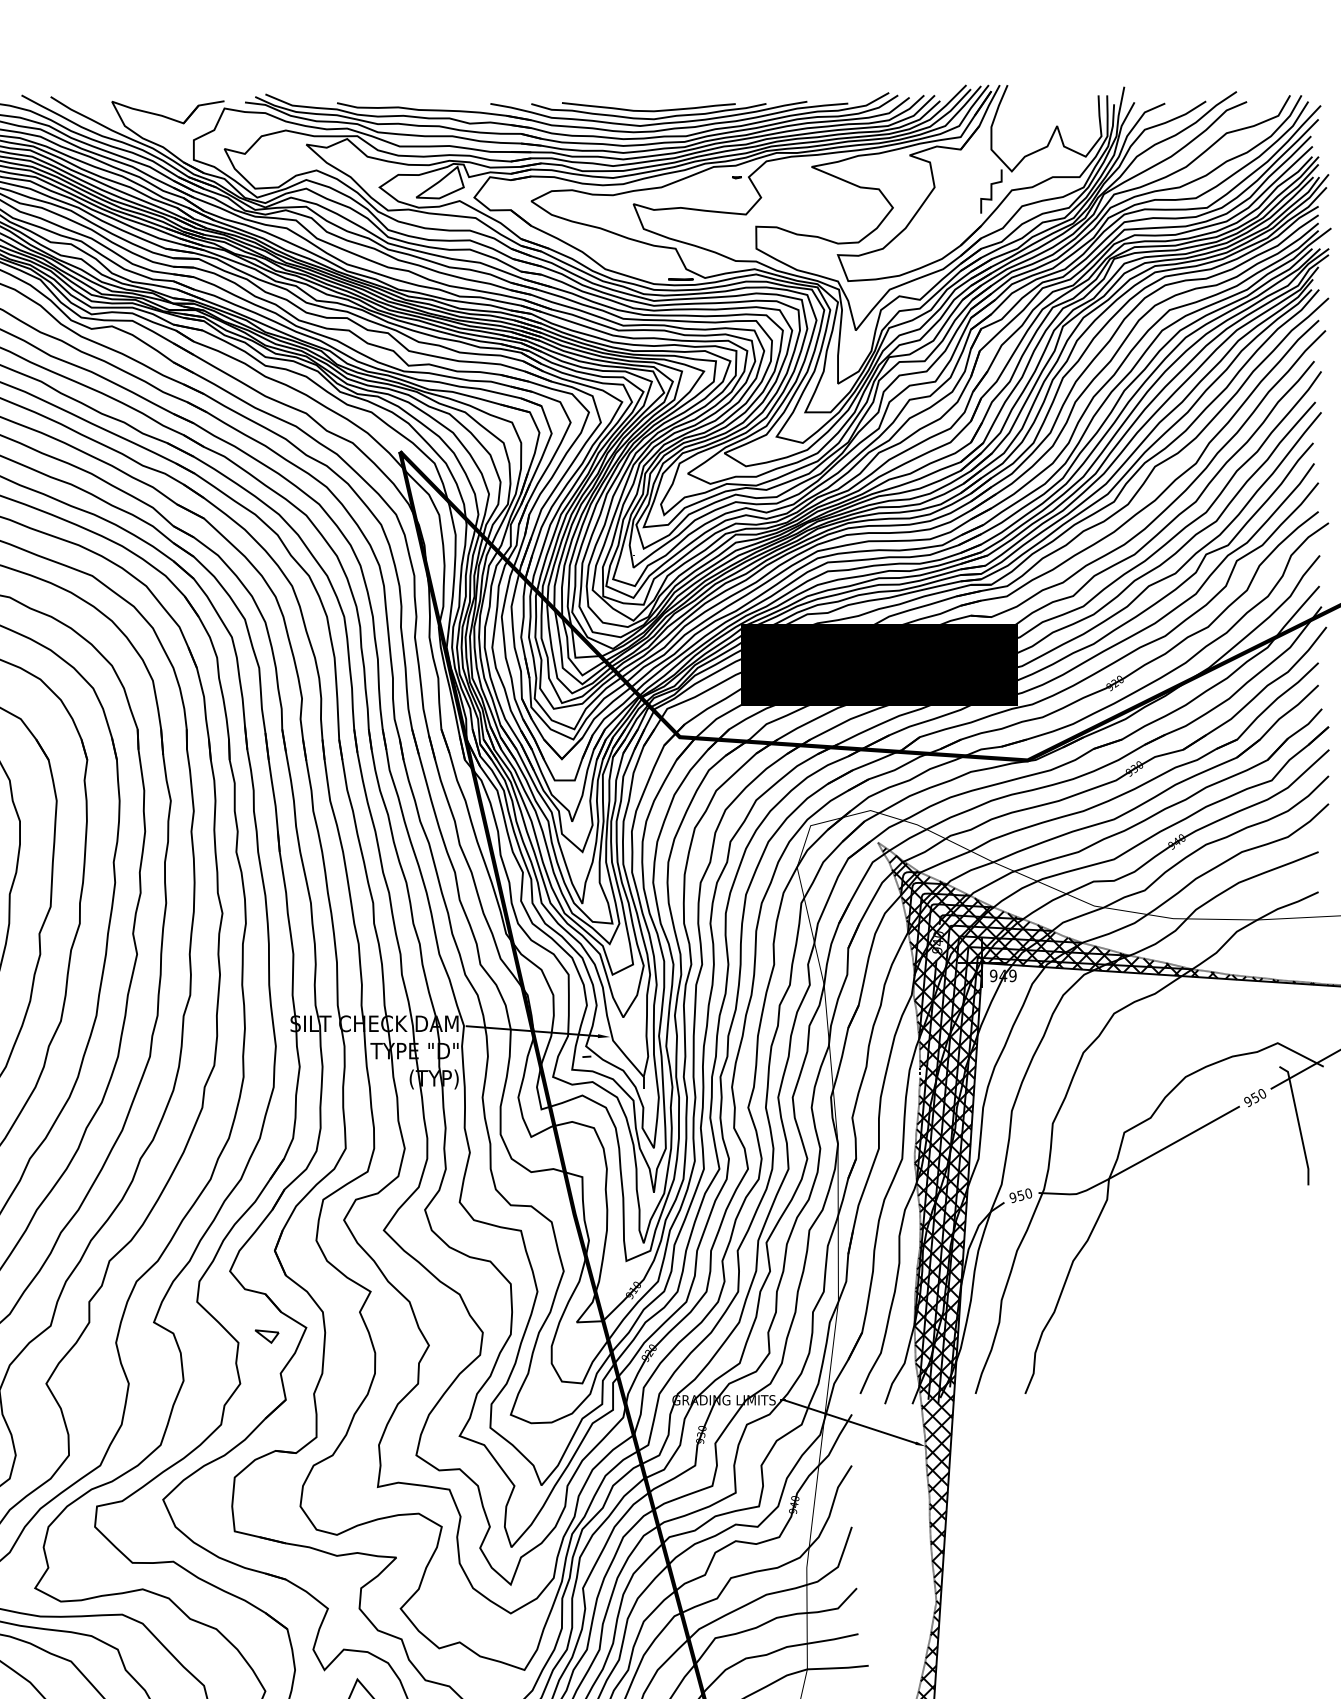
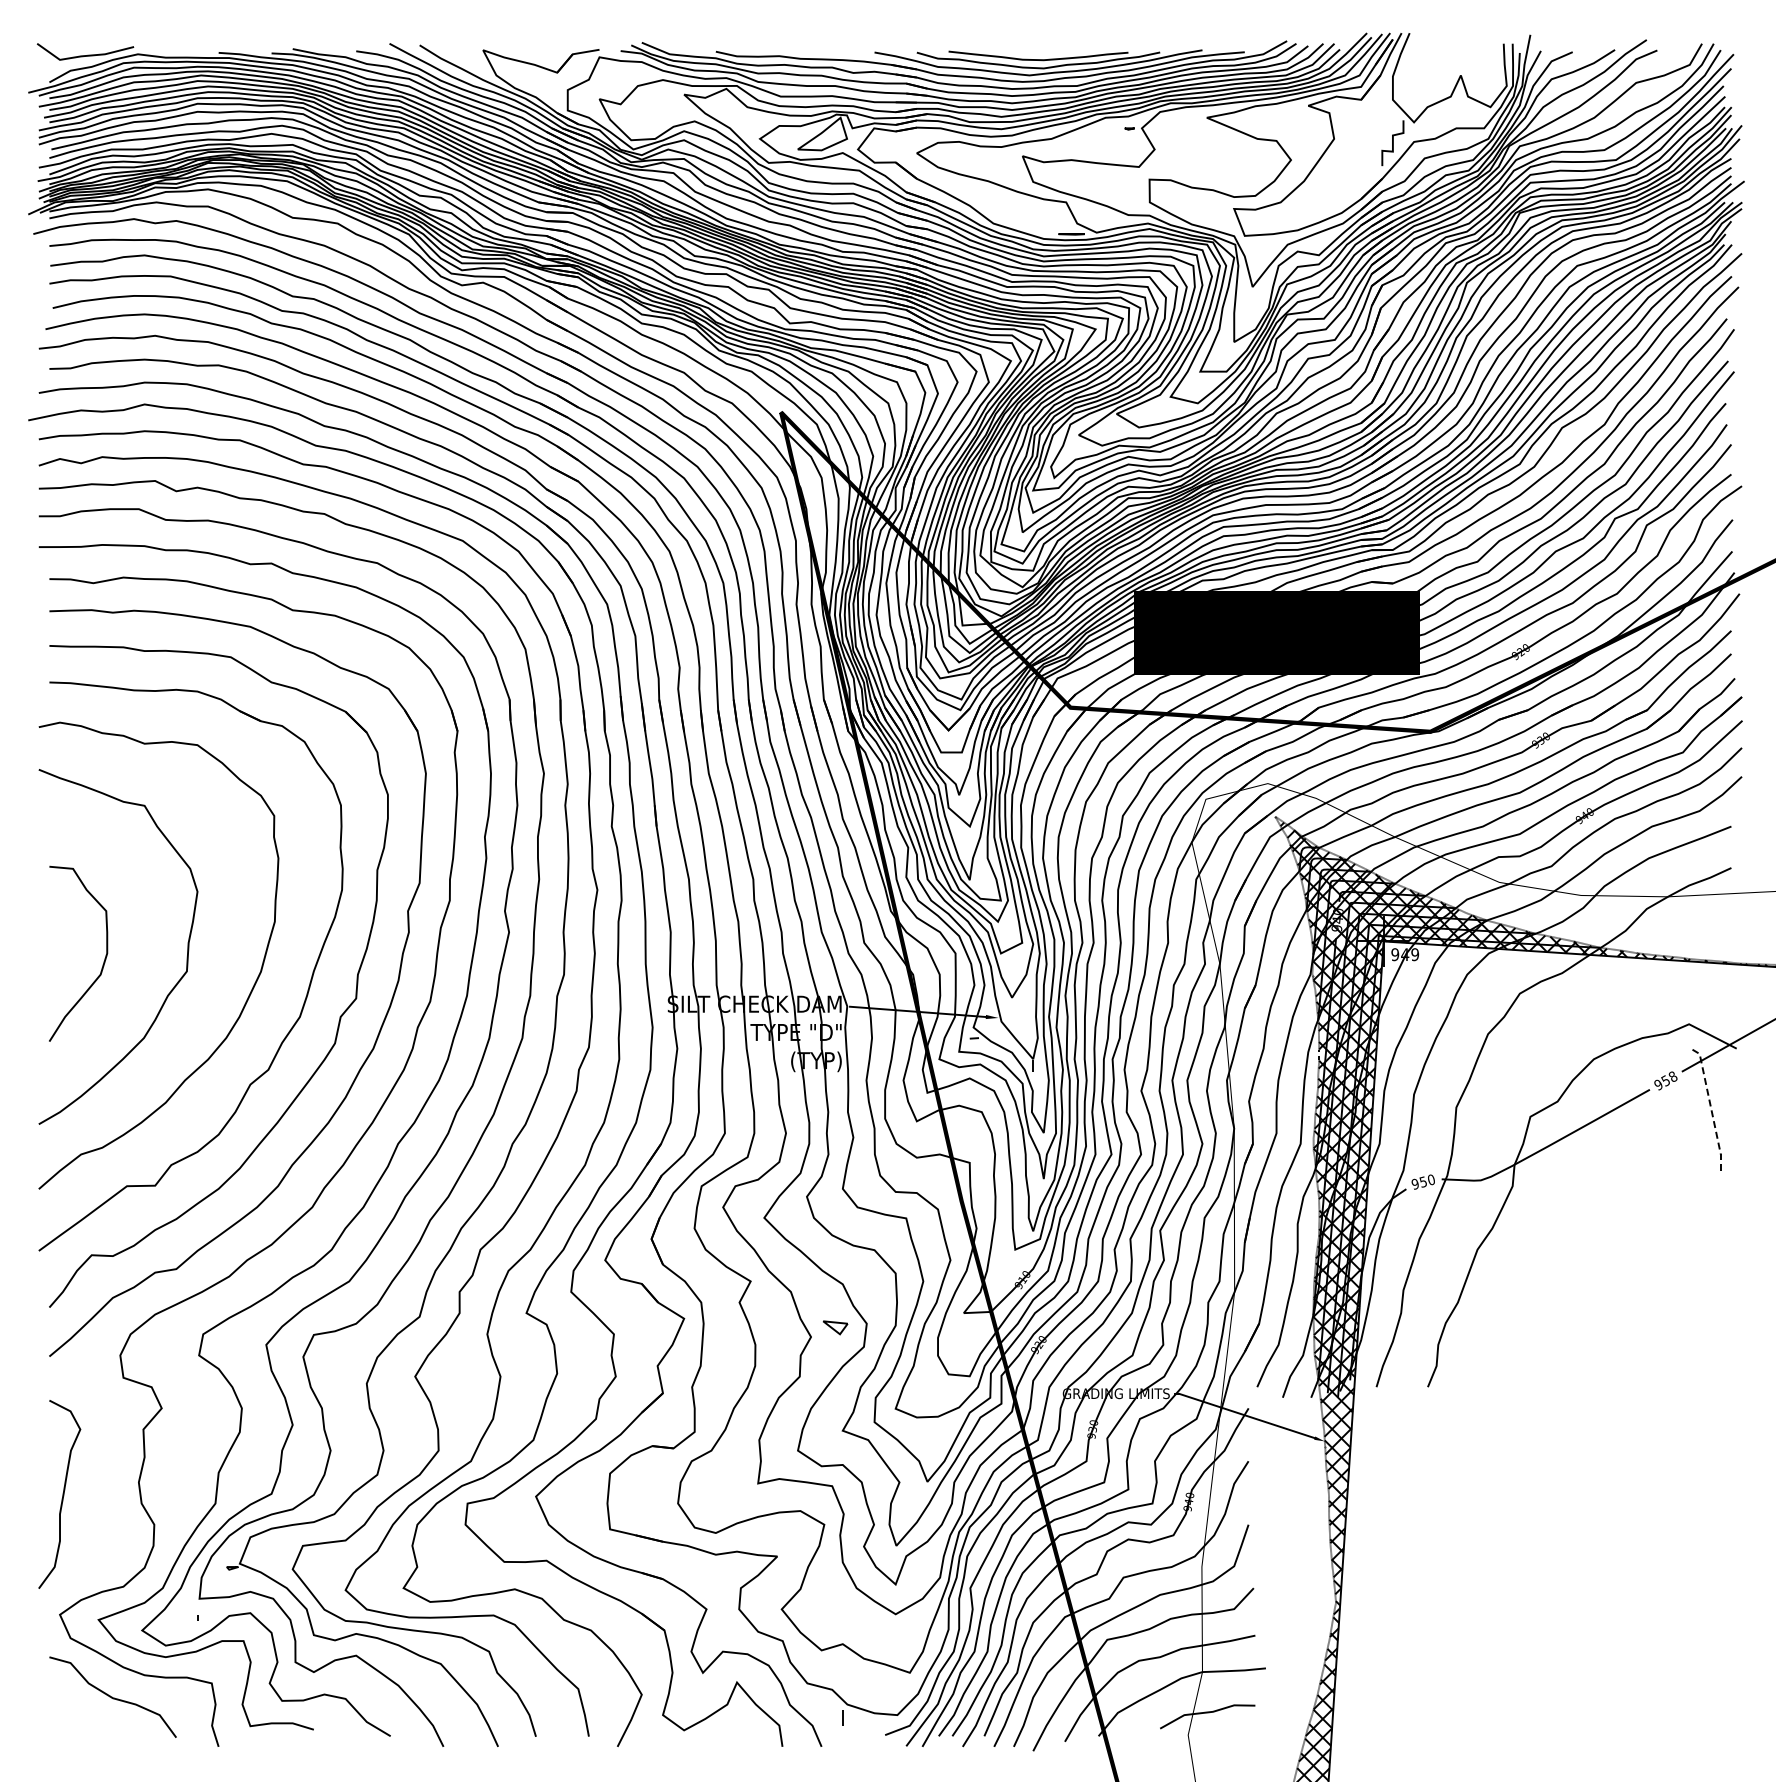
text: (1261, 1093) -> (1672, 1076), 950 -> 958
line: (1298, 1122) -> (1710, 1106), solid -> dashed
part: (267, 1336) -> (835, 1327), moved

